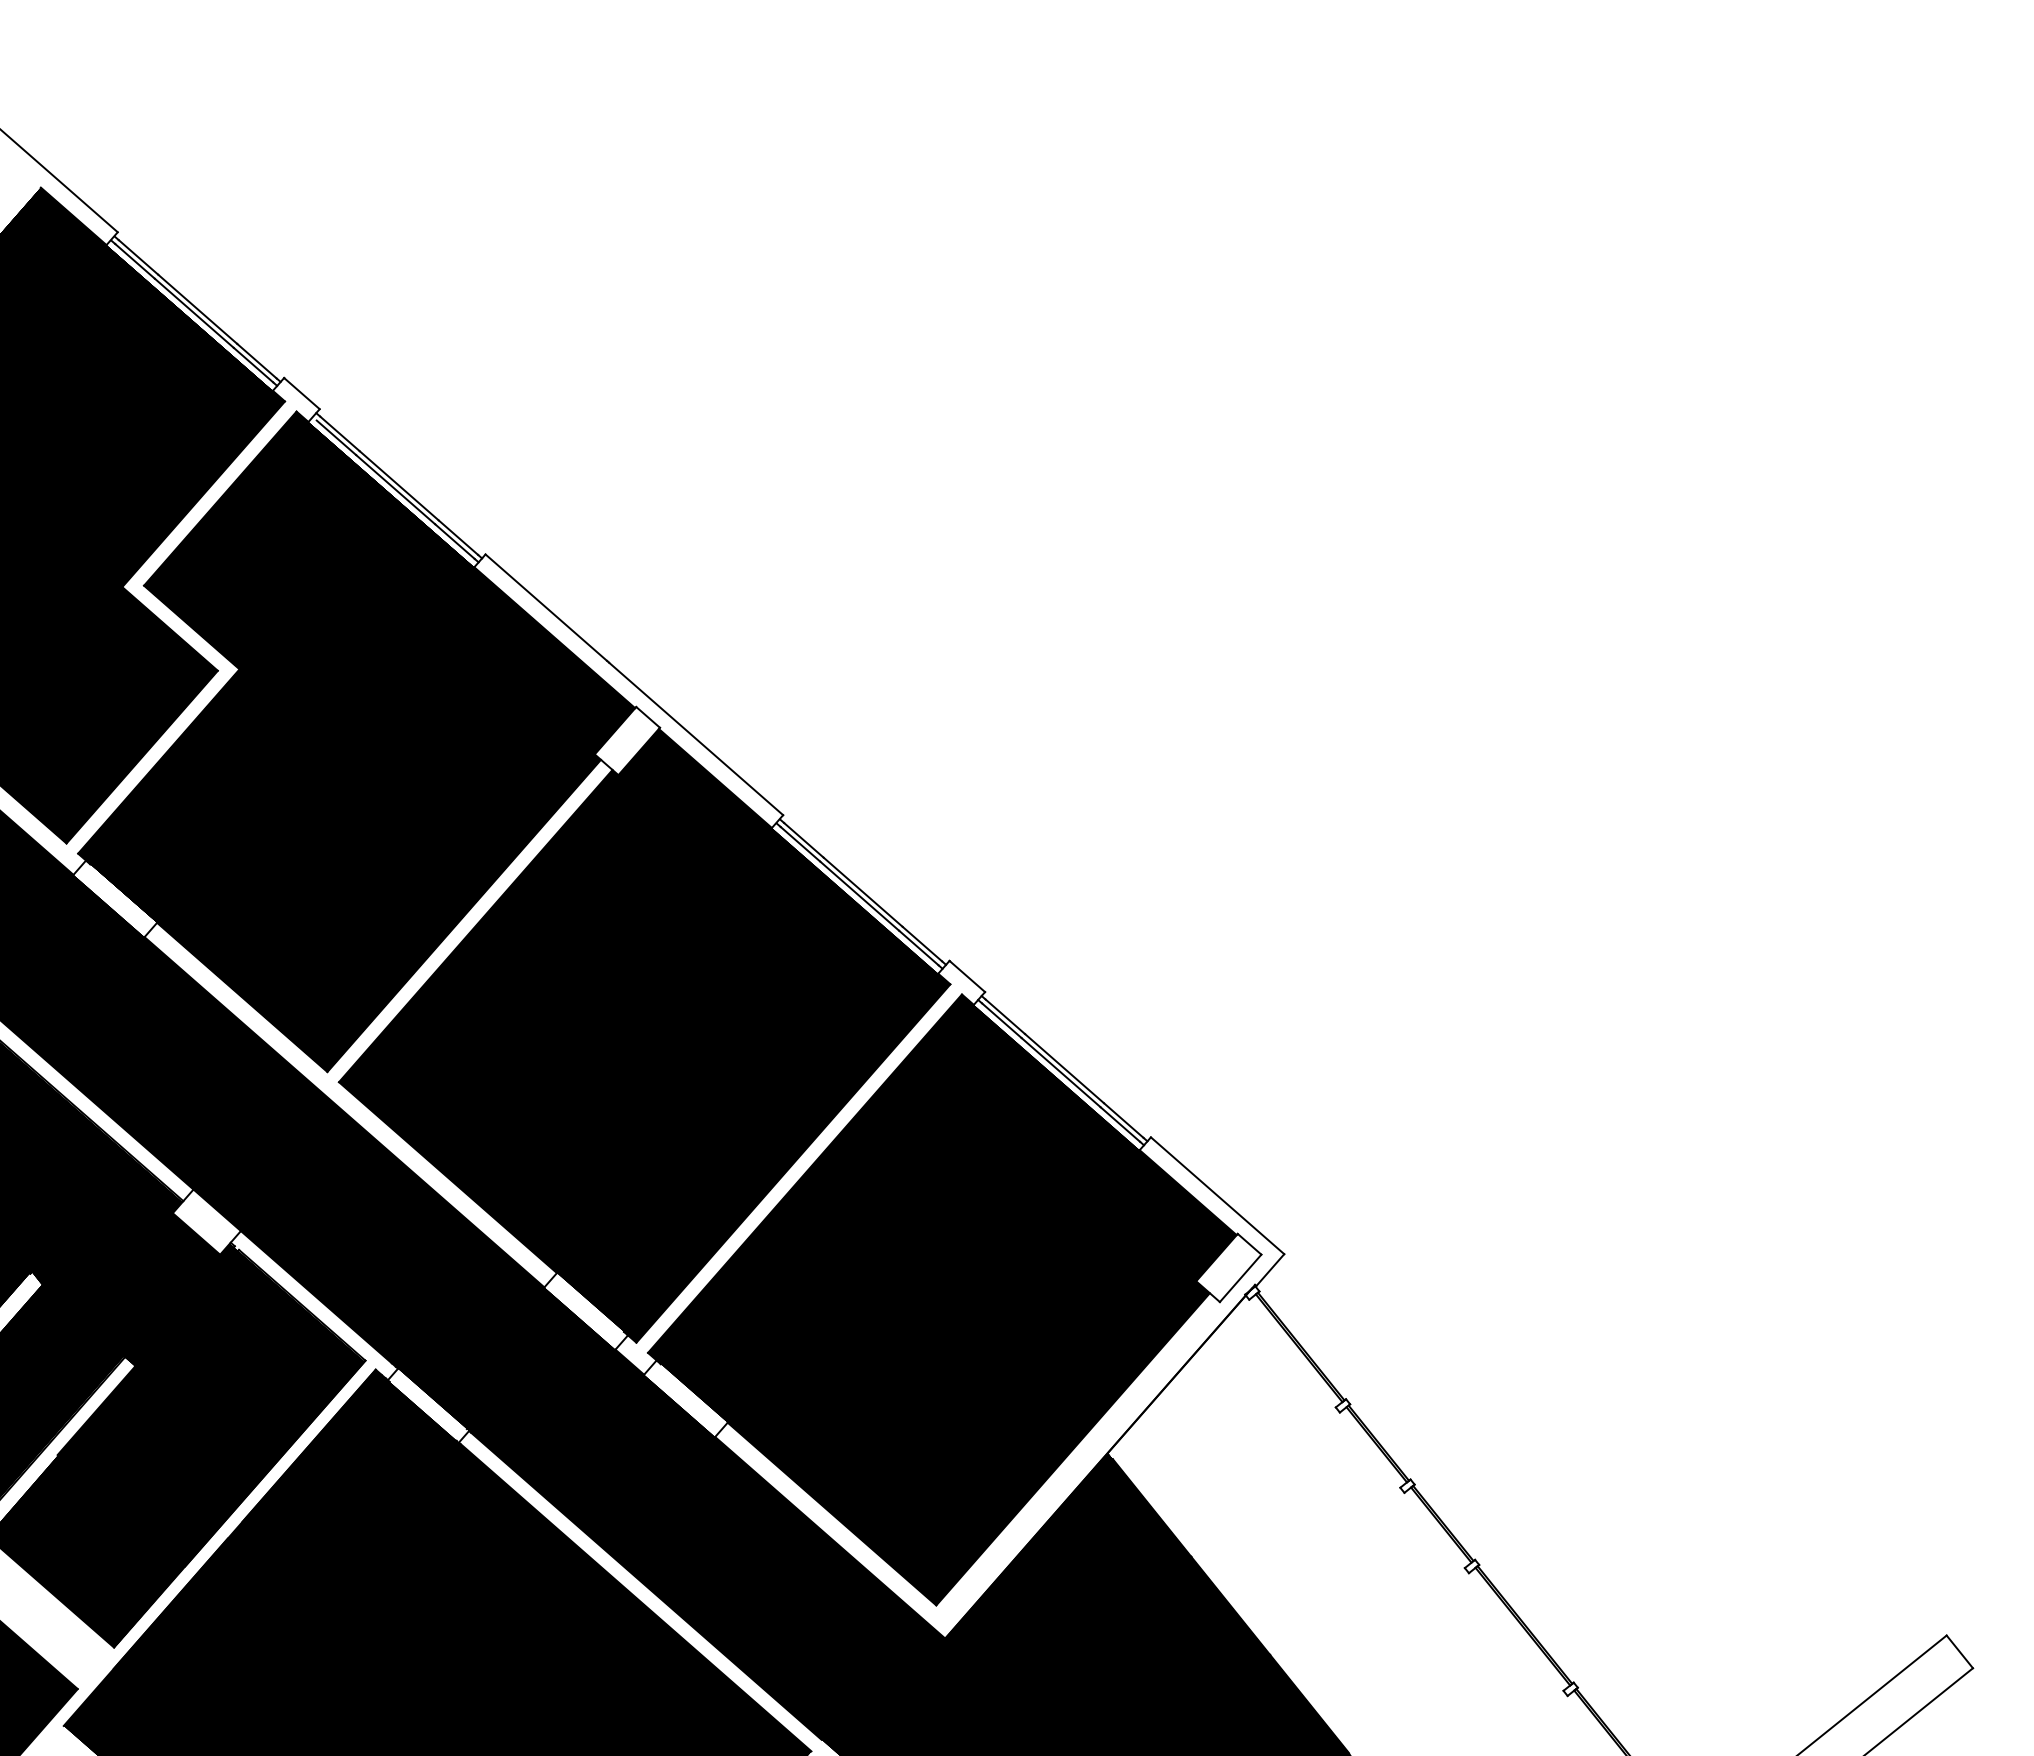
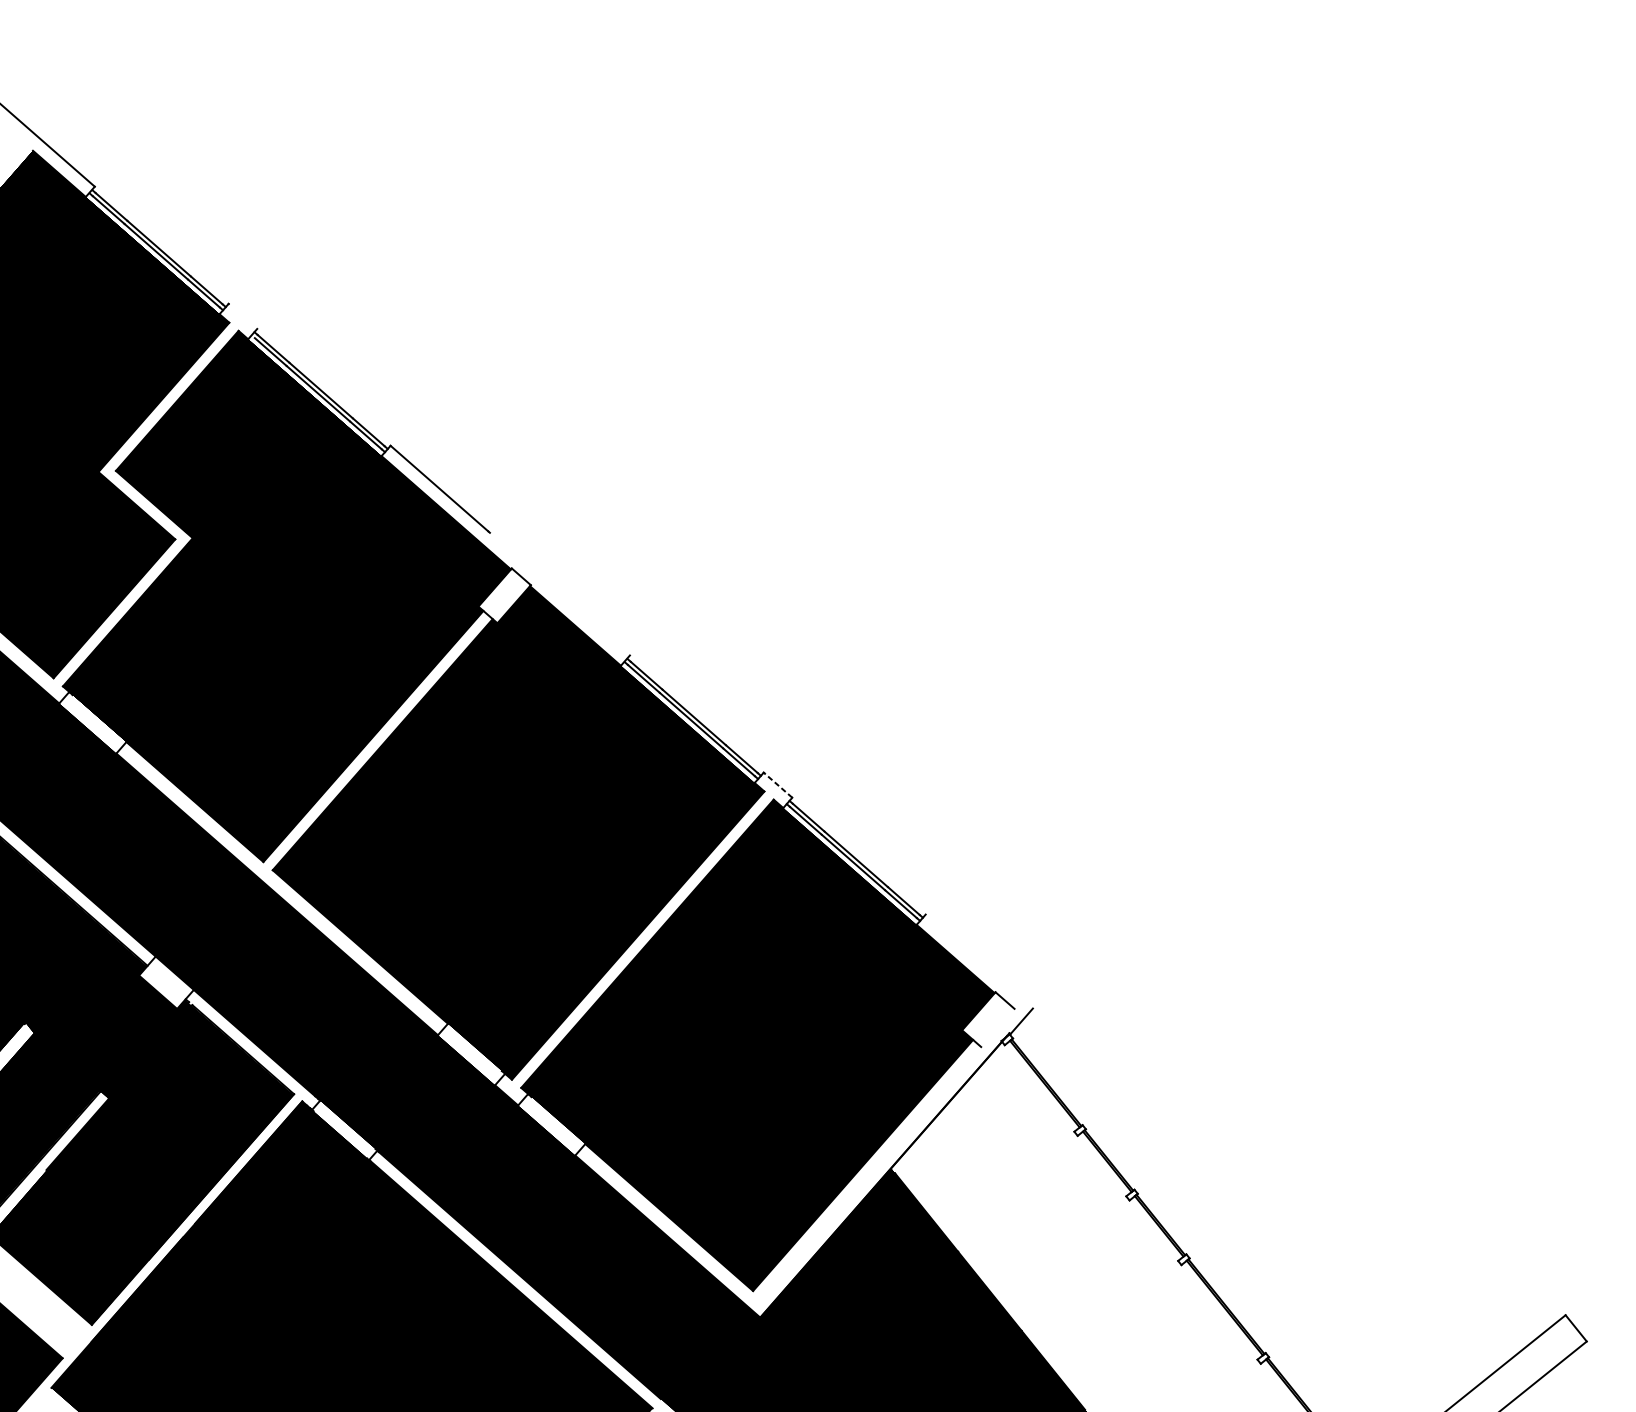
line: (301, 393) -> (242, 316), removed
line: (696, 738) -> (560, 593), removed
line: (967, 976) -> (778, 785), solid -> dashed
line: (1217, 1195) -> (979, 961), removed
line: (1240, 1278) -> (997, 1028), removed

